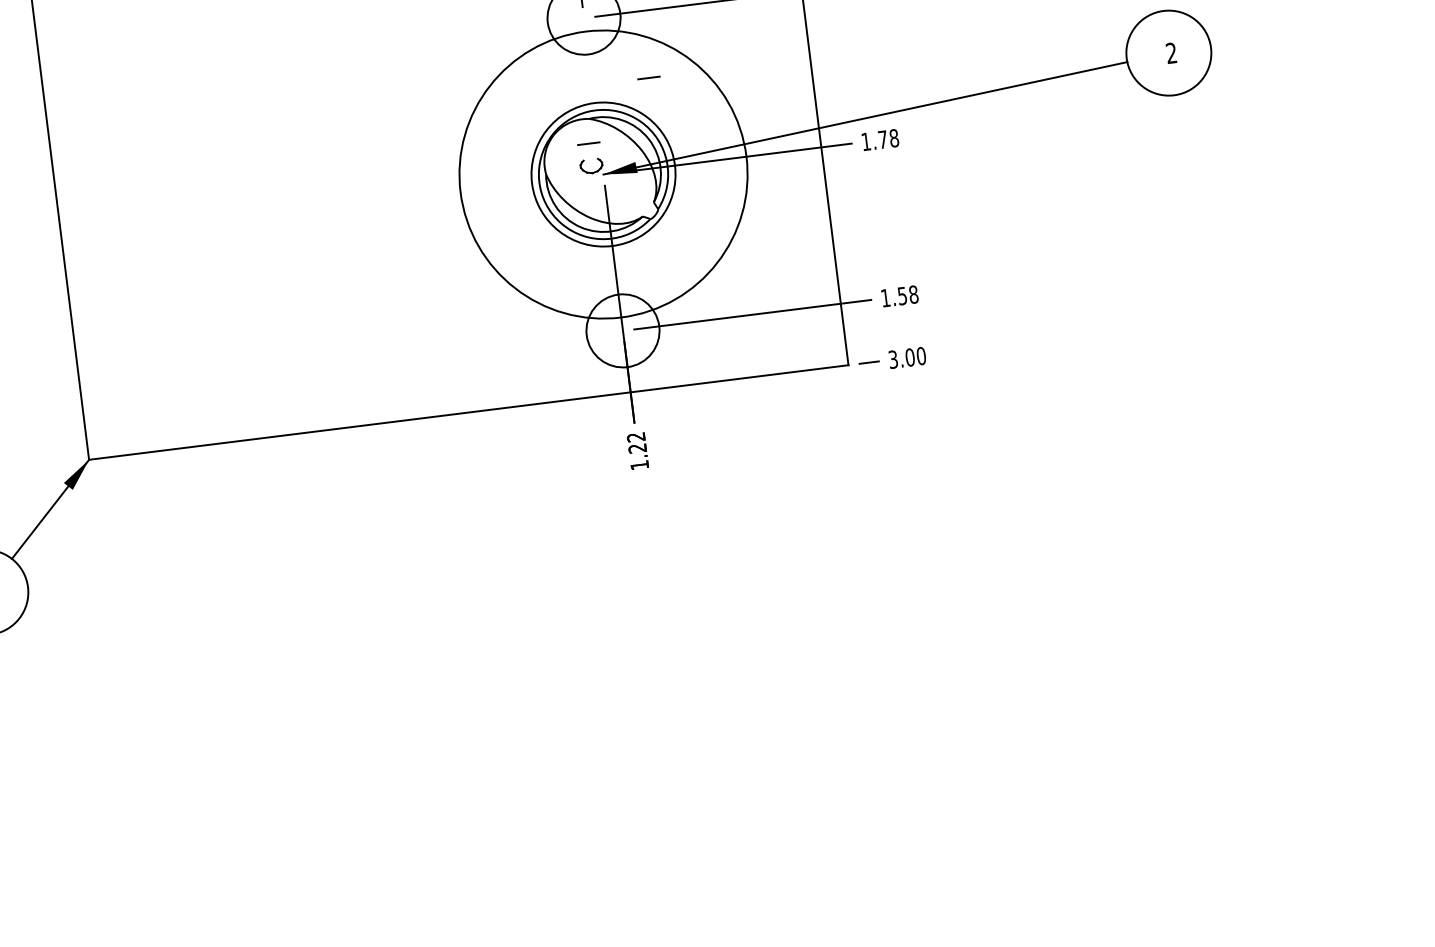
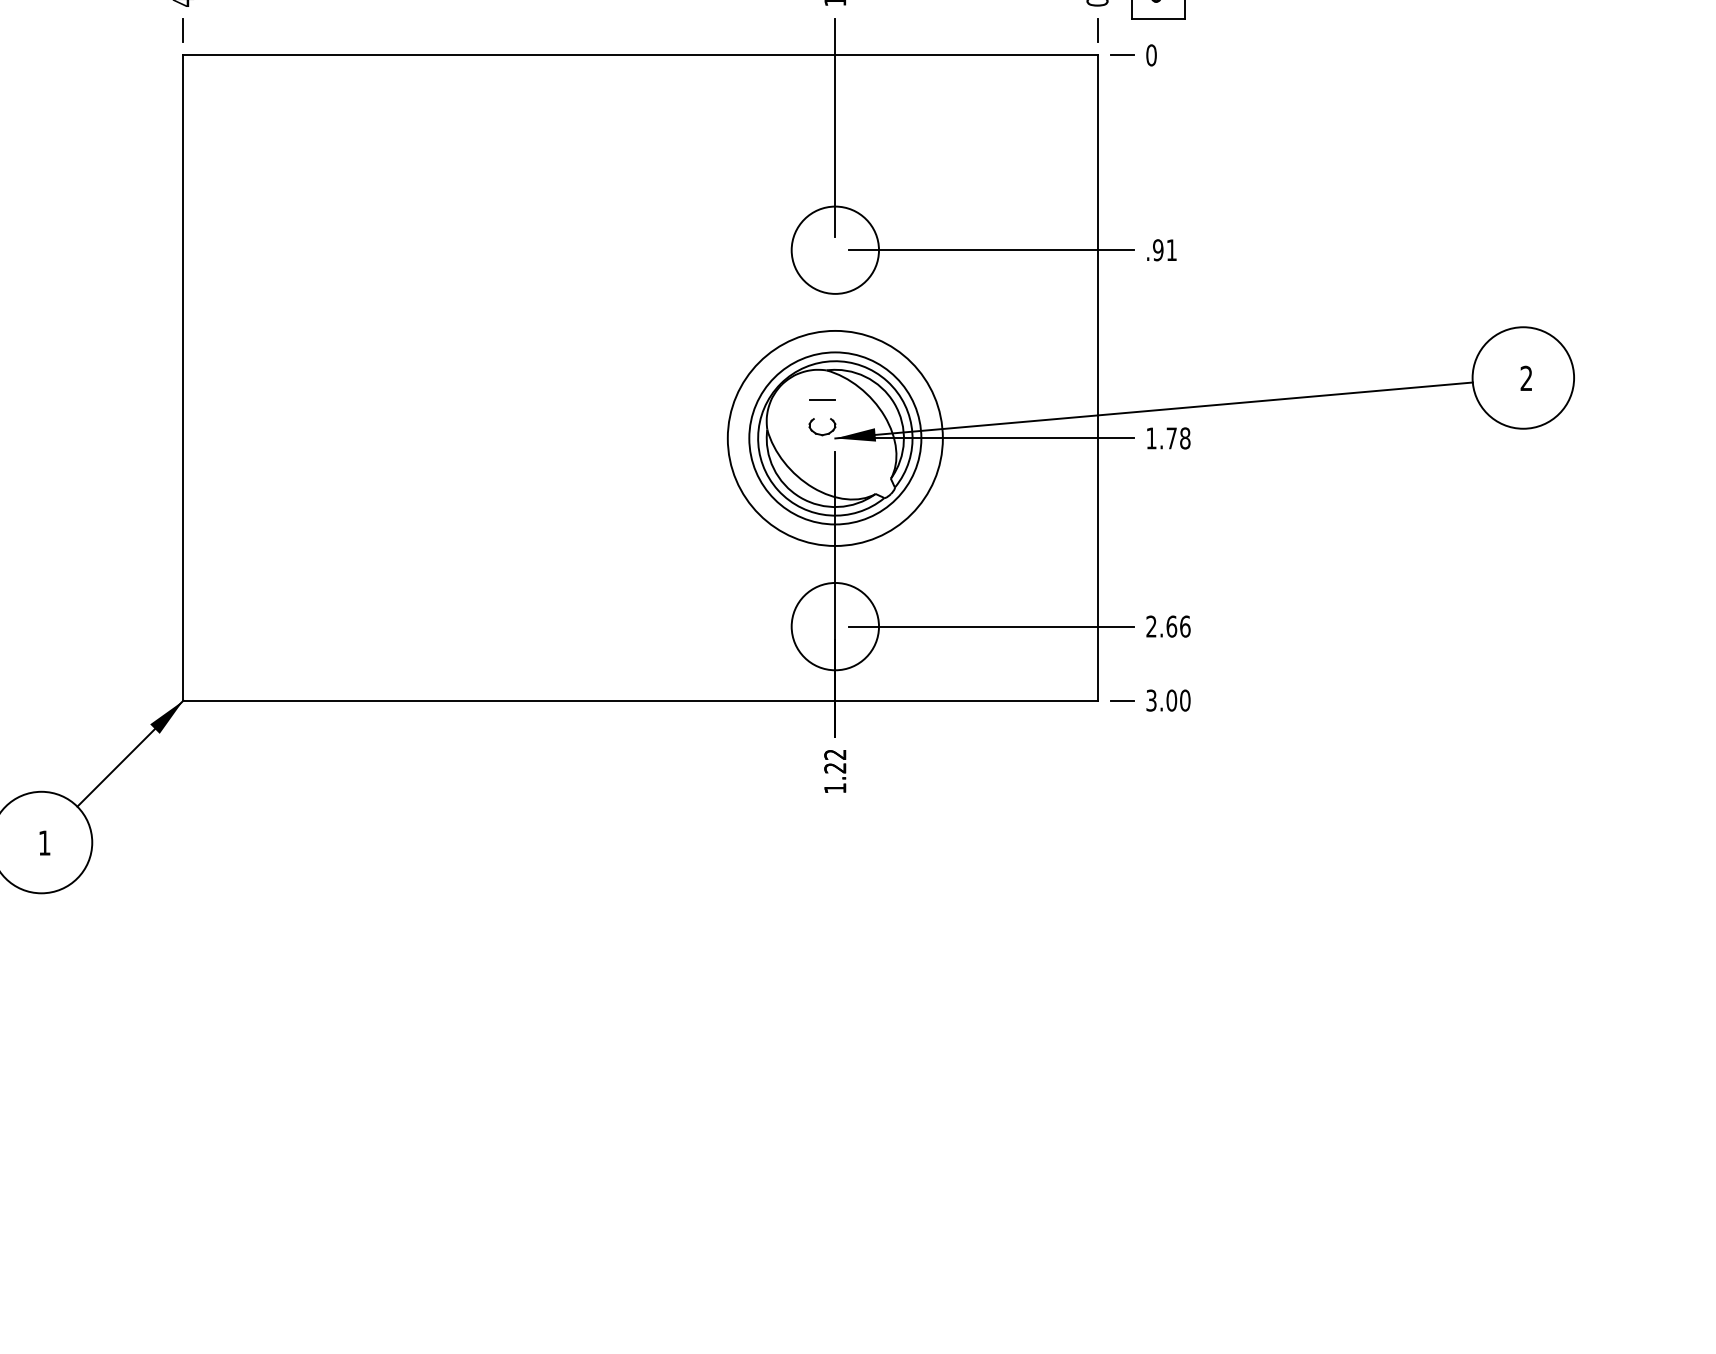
line: (648, 77) -> (903, 330), removed
circle: (602, 173) -> (834, 437), size x0.62
text: (899, 296) -> (1168, 626), 1.58 -> 2.66

